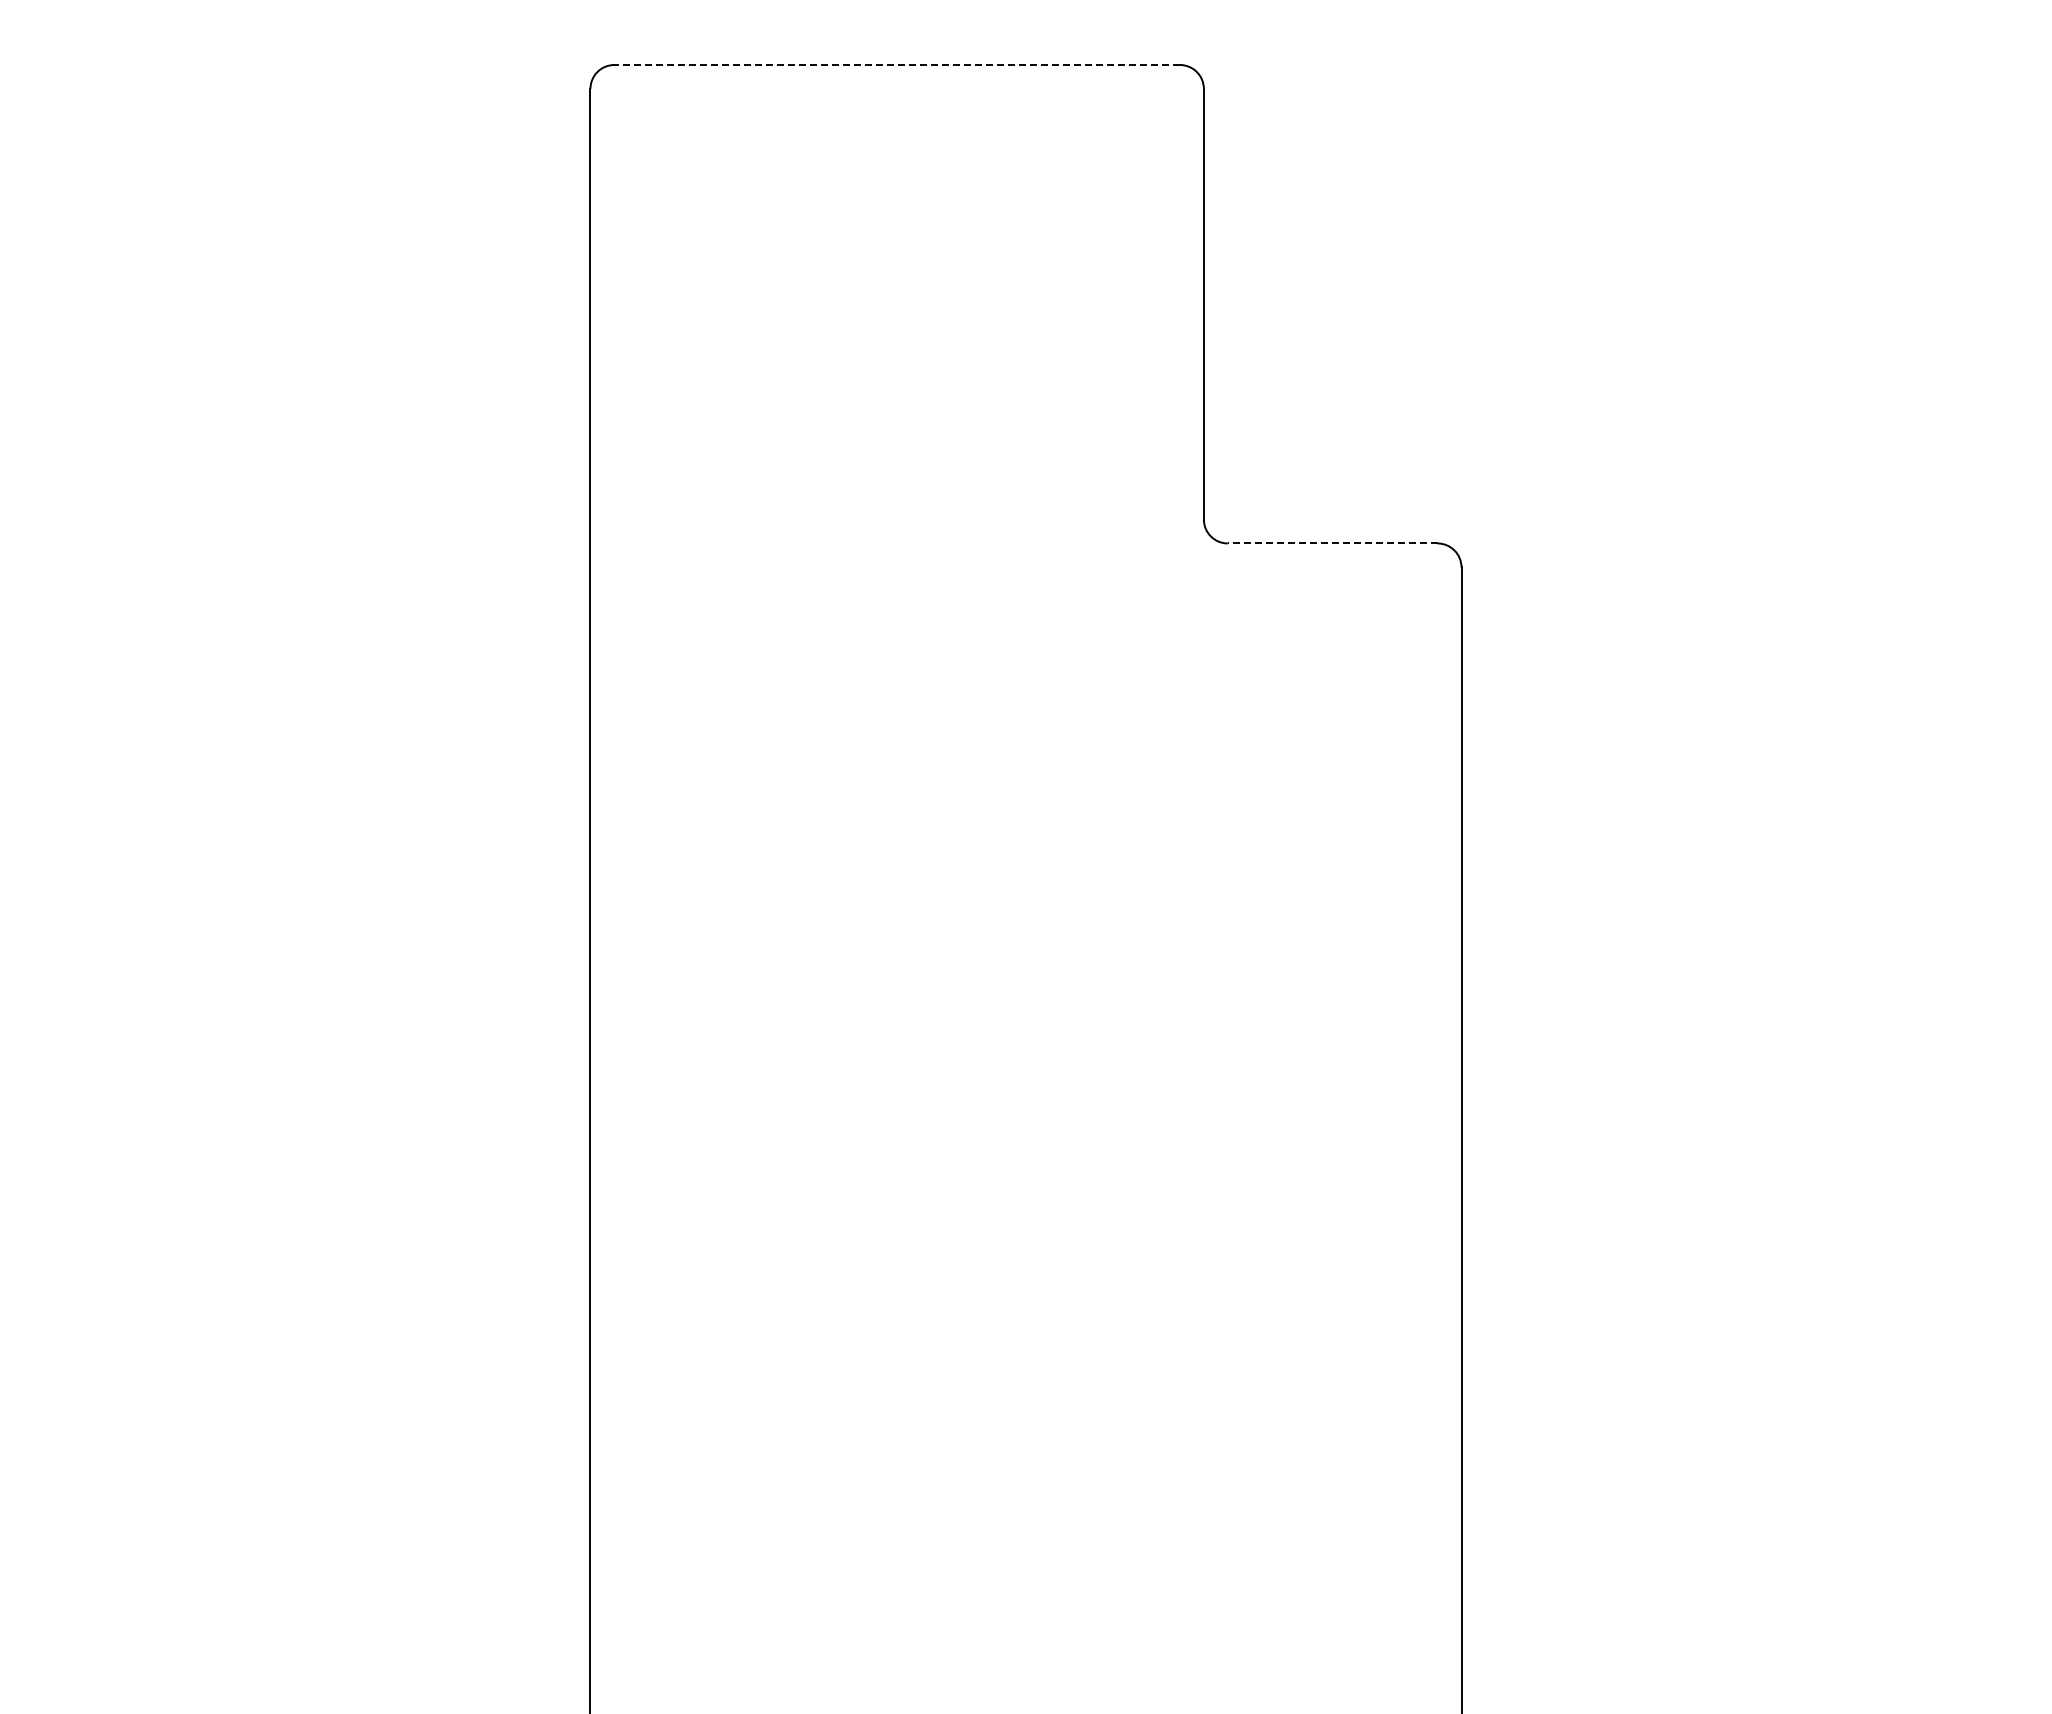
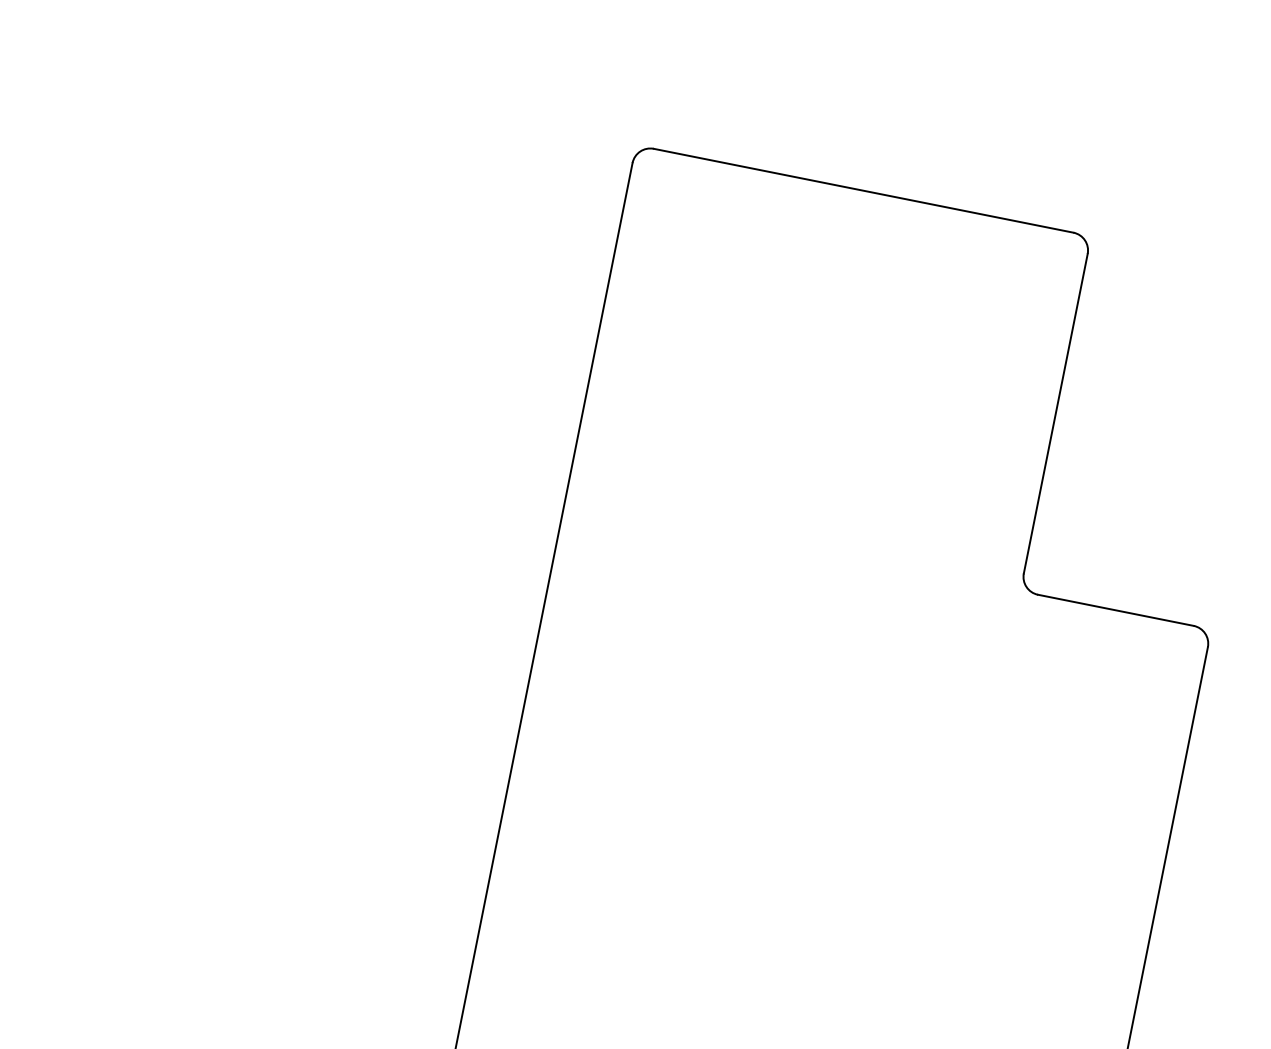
line: (897, 65) -> (863, 191), dashed -> solid
line: (1332, 543) -> (1115, 610), dashed -> solid

